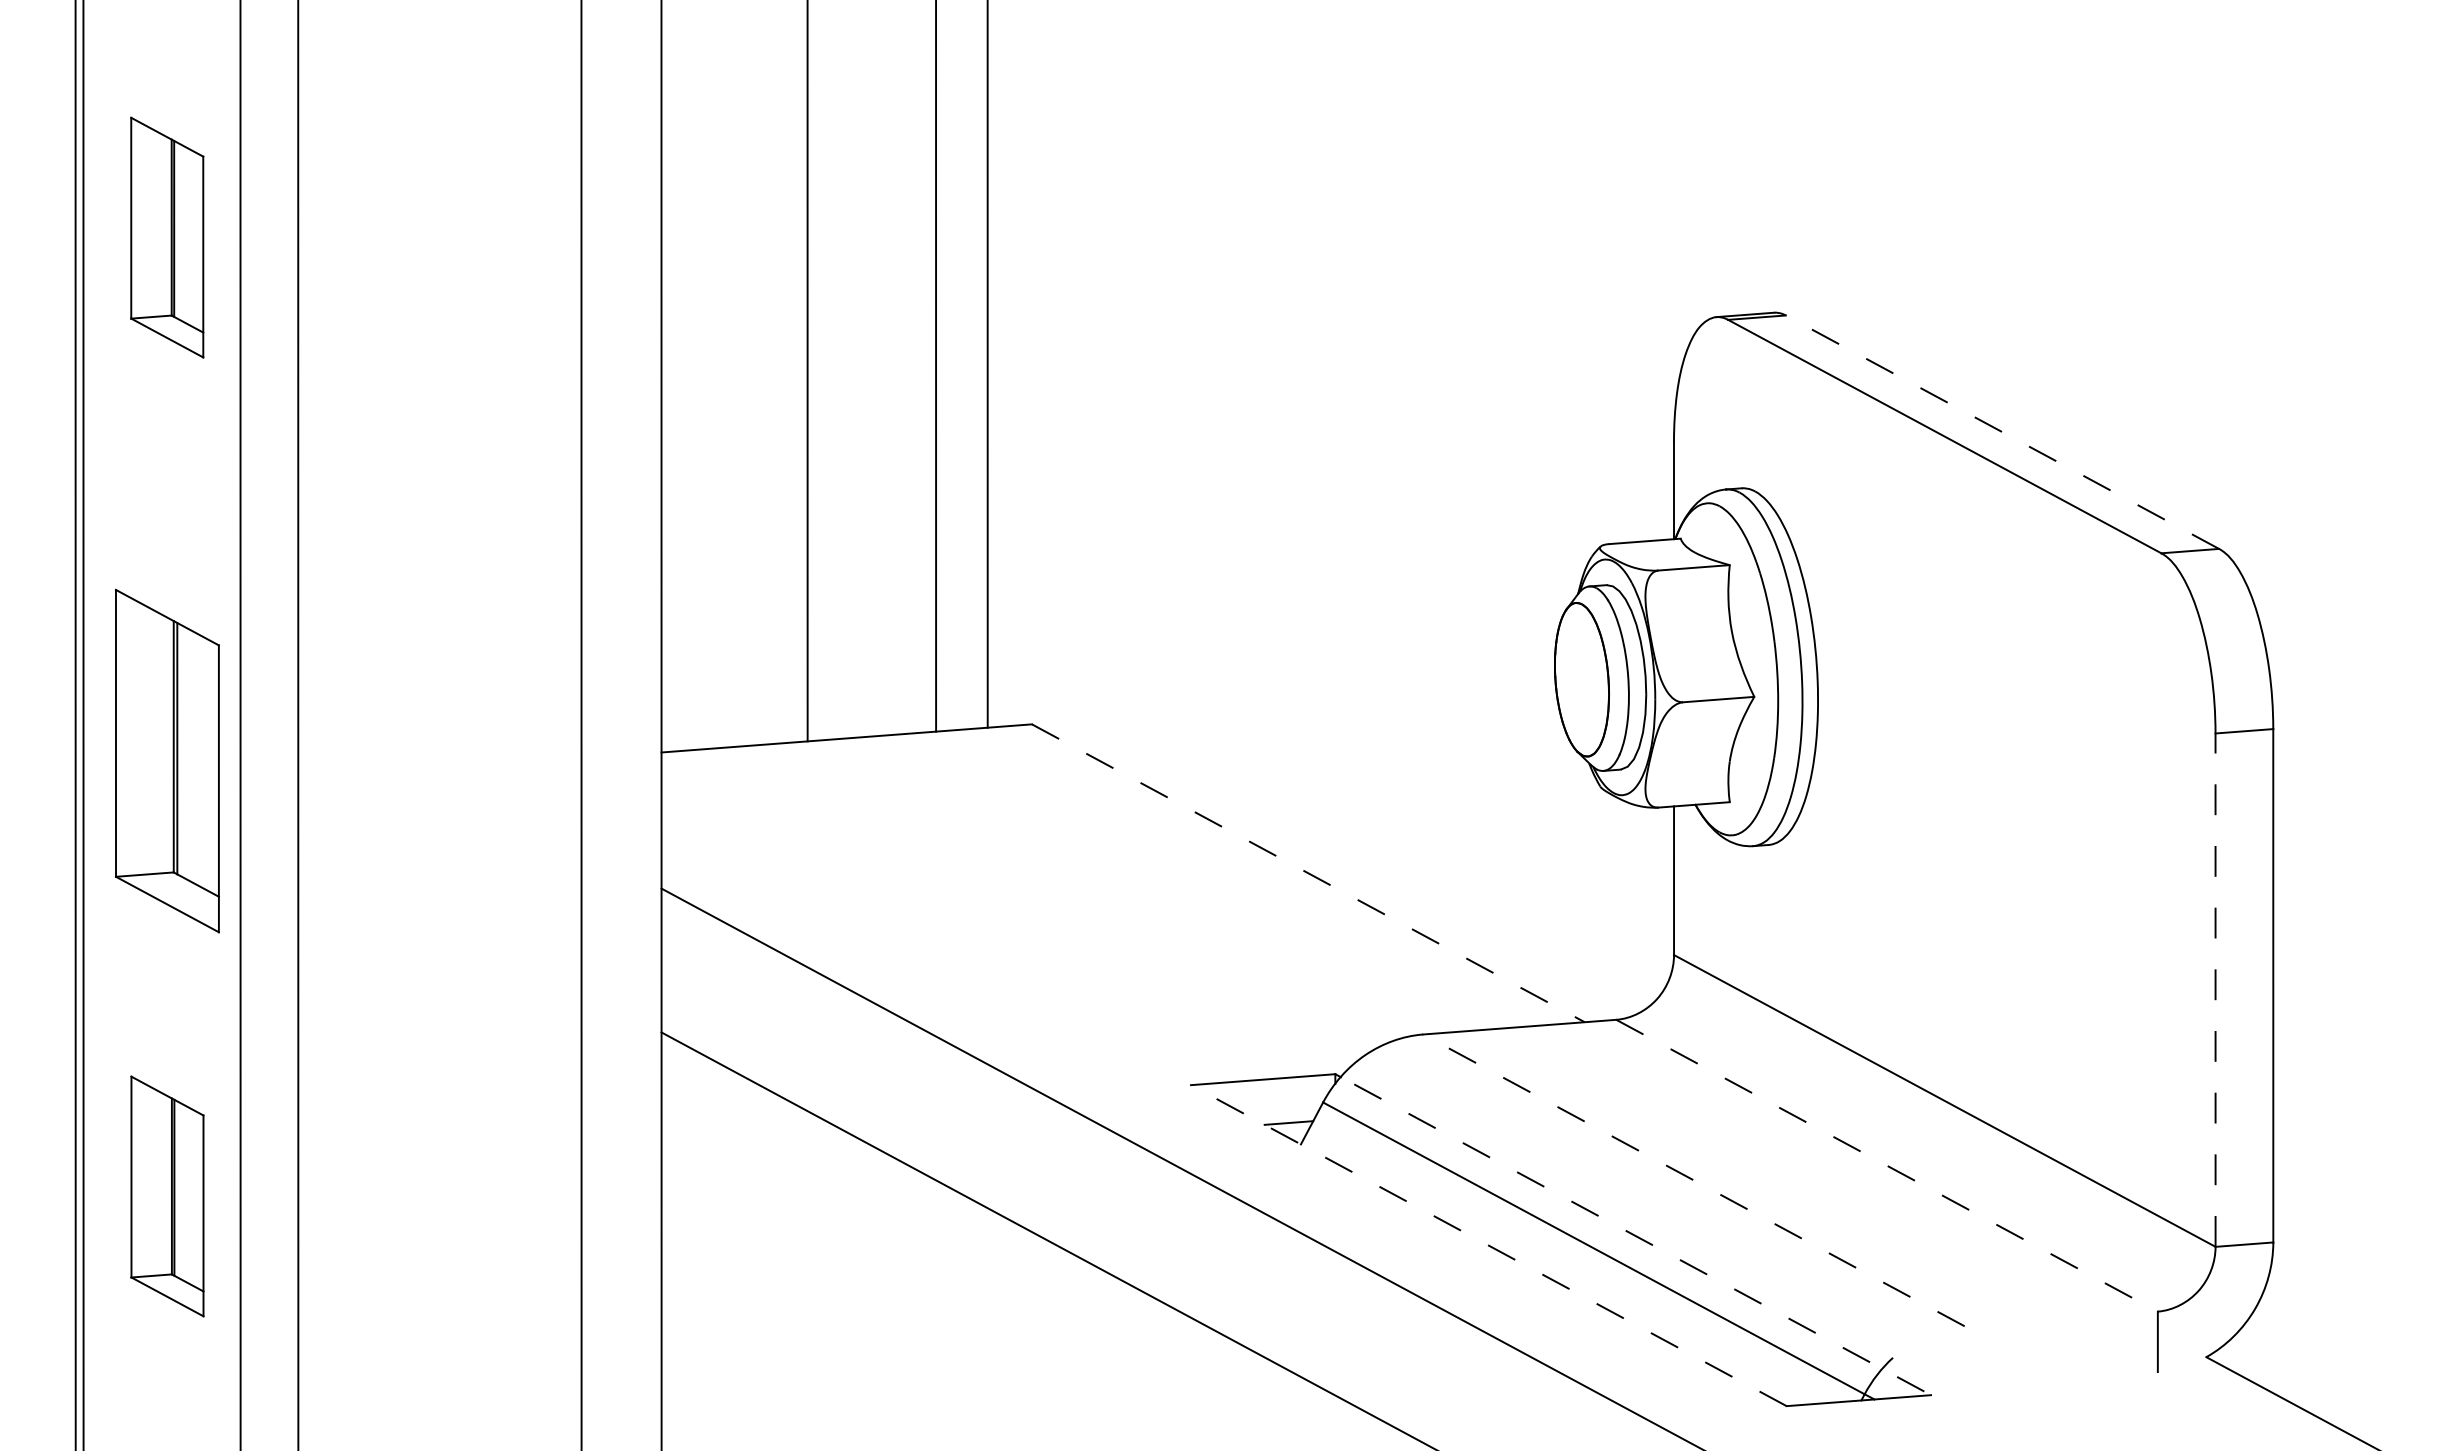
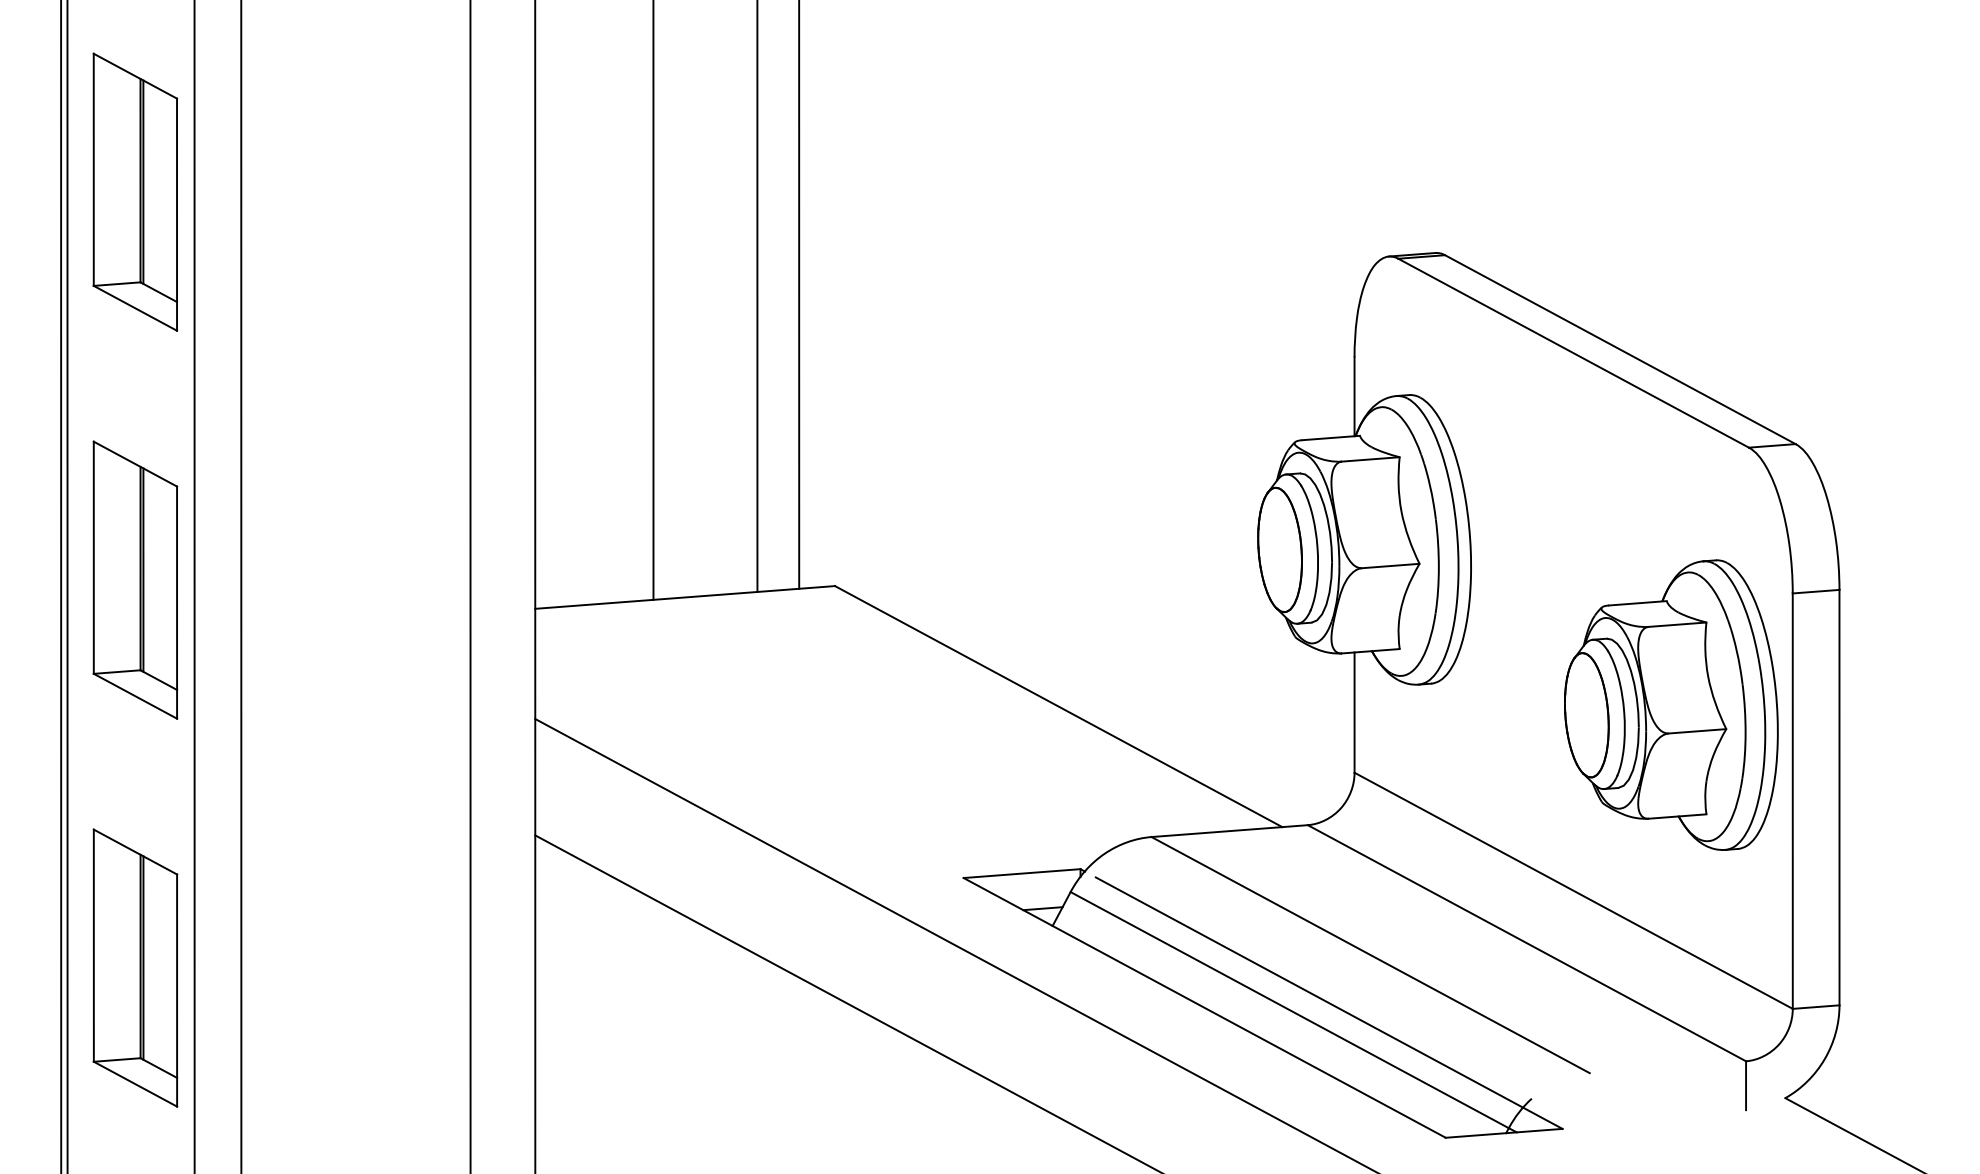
part: (166, 237) -> (134, 192), size x1.43
line: (2002, 431) -> (1620, 349), dashed -> solid
part: (167, 760) -> (135, 579), moved
part: (2065, 871) -> (1671, 705), added
line: (1308, 873) -> (1058, 706), dashed -> solid
line: (2215, 990) -> (1792, 801), dashed -> solid
line: (1887, 1165) -> (1527, 943), dashed -> solid
line: (1693, 1180) -> (1370, 955), dashed -> solid
part: (167, 1196) -> (135, 968), size x1.43
line: (1642, 1239) -> (1329, 1002), dashed -> solid
line: (1488, 1245) -> (1204, 1007), dashed -> solid

